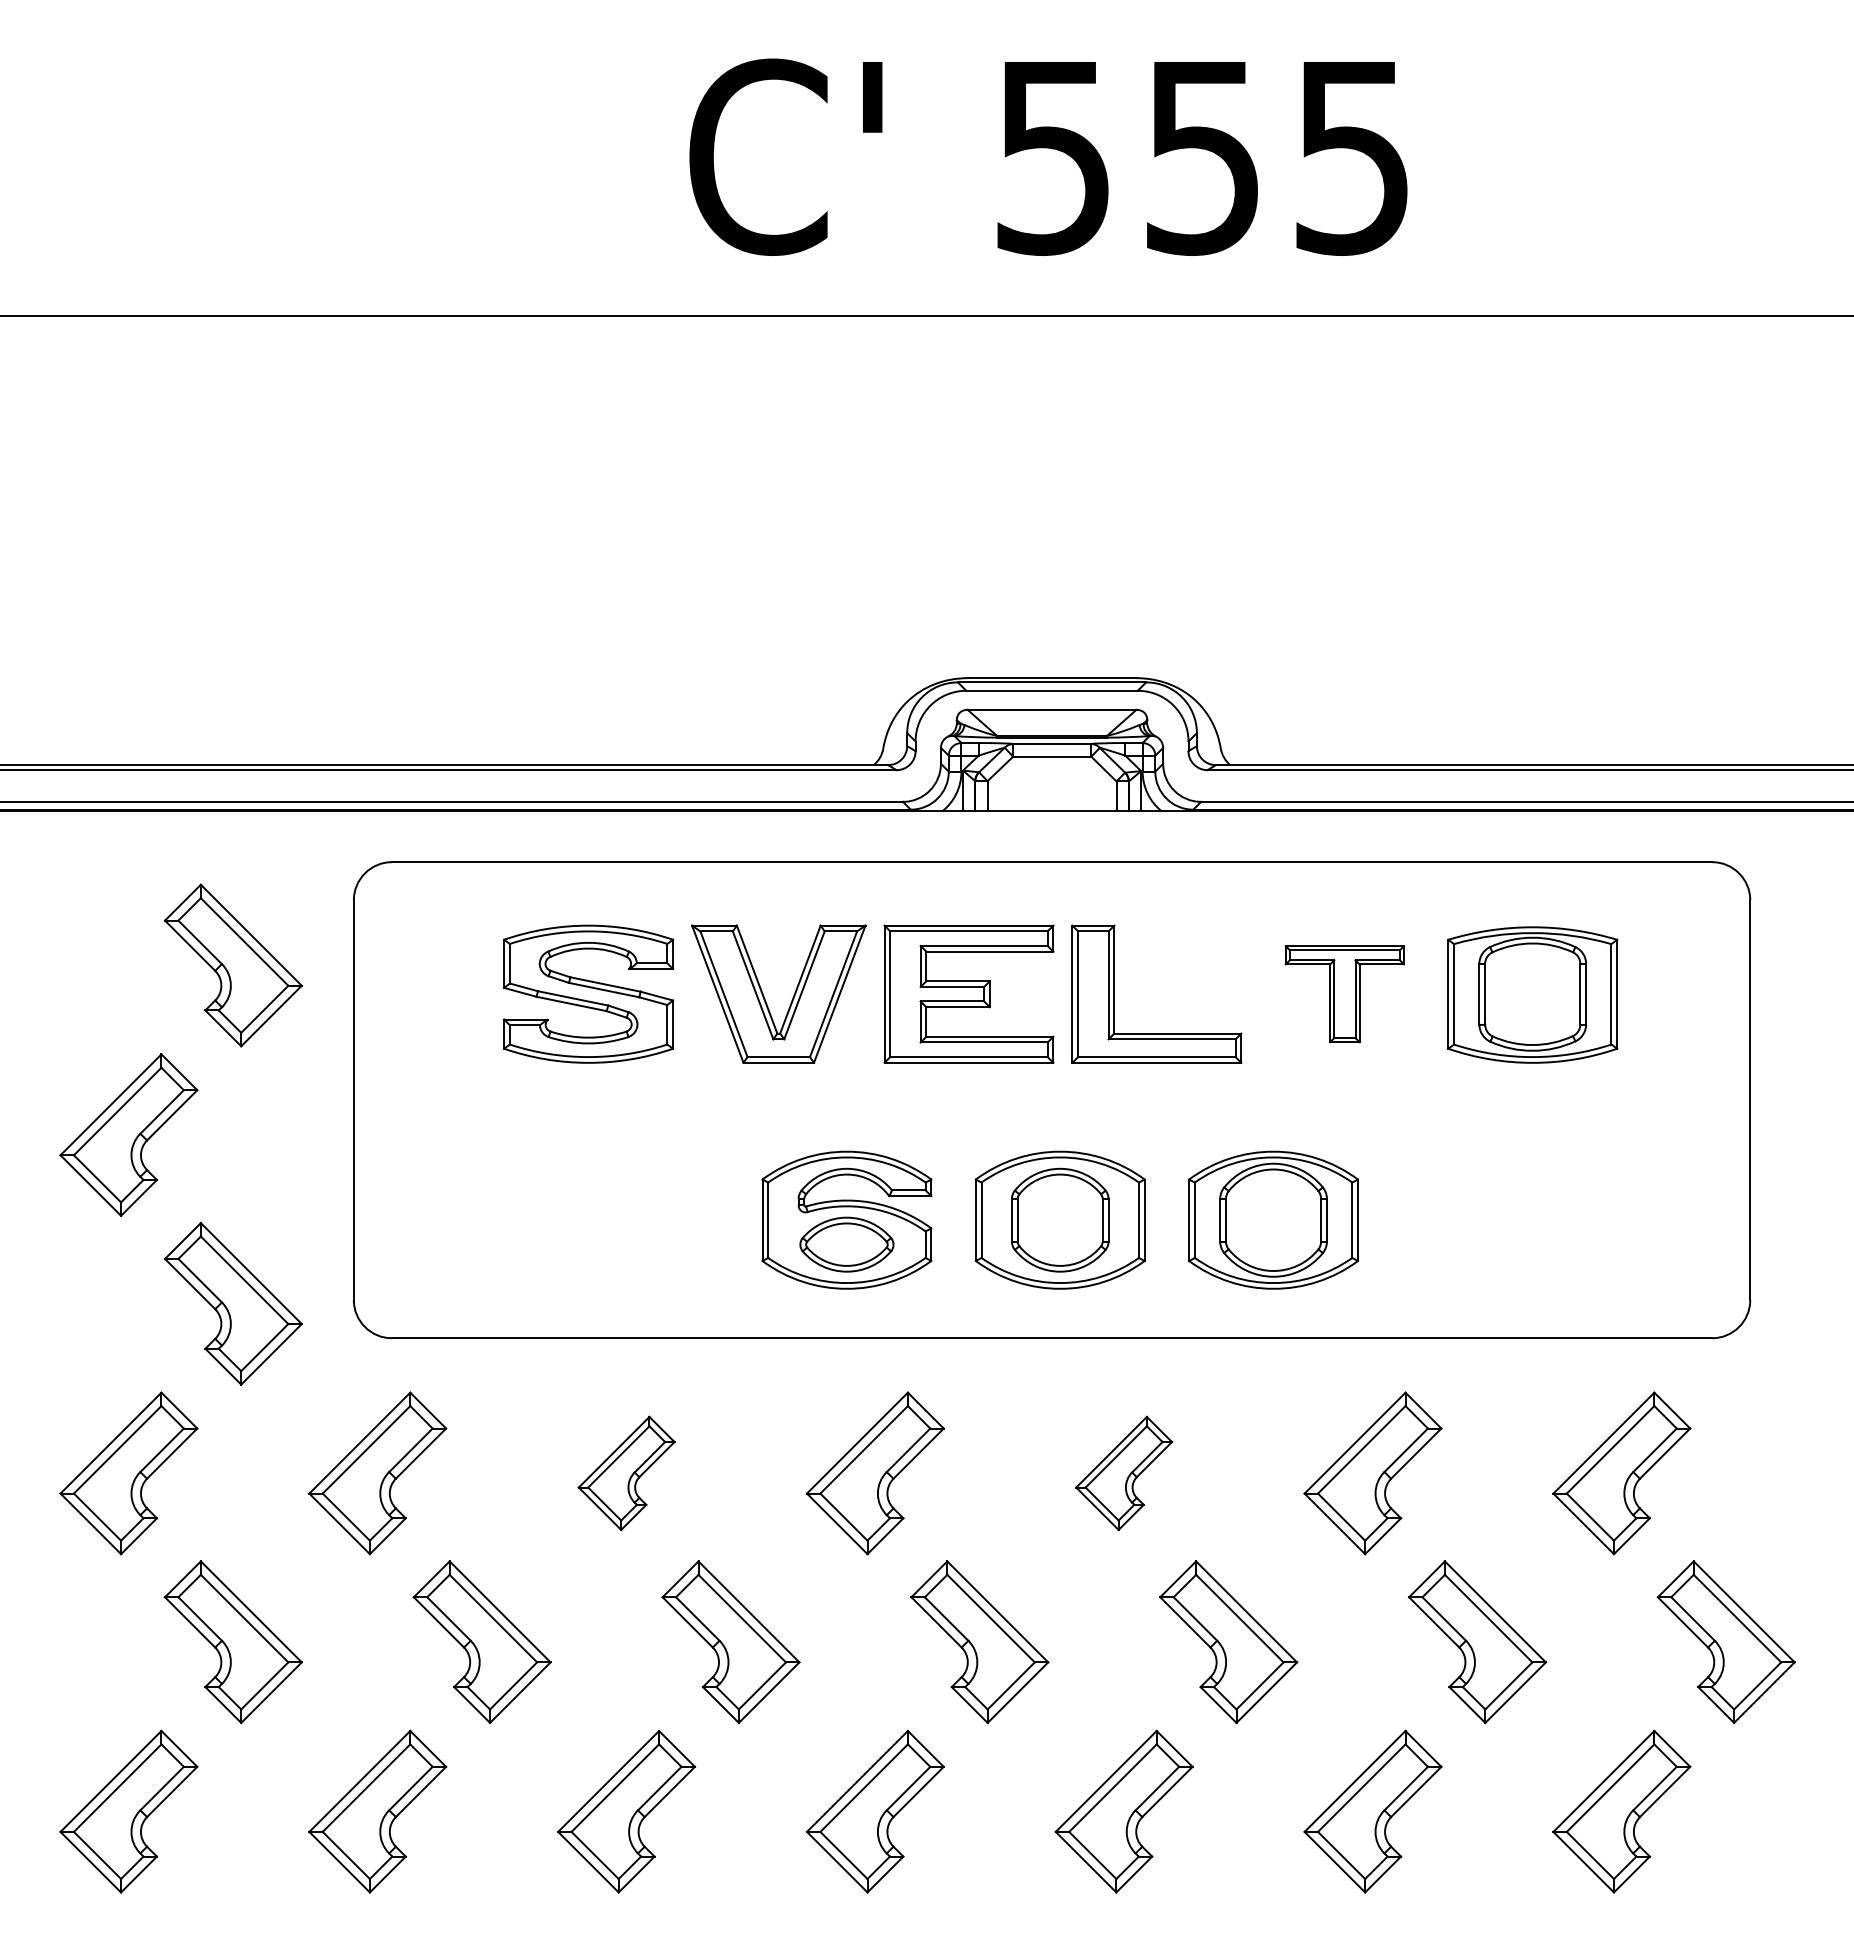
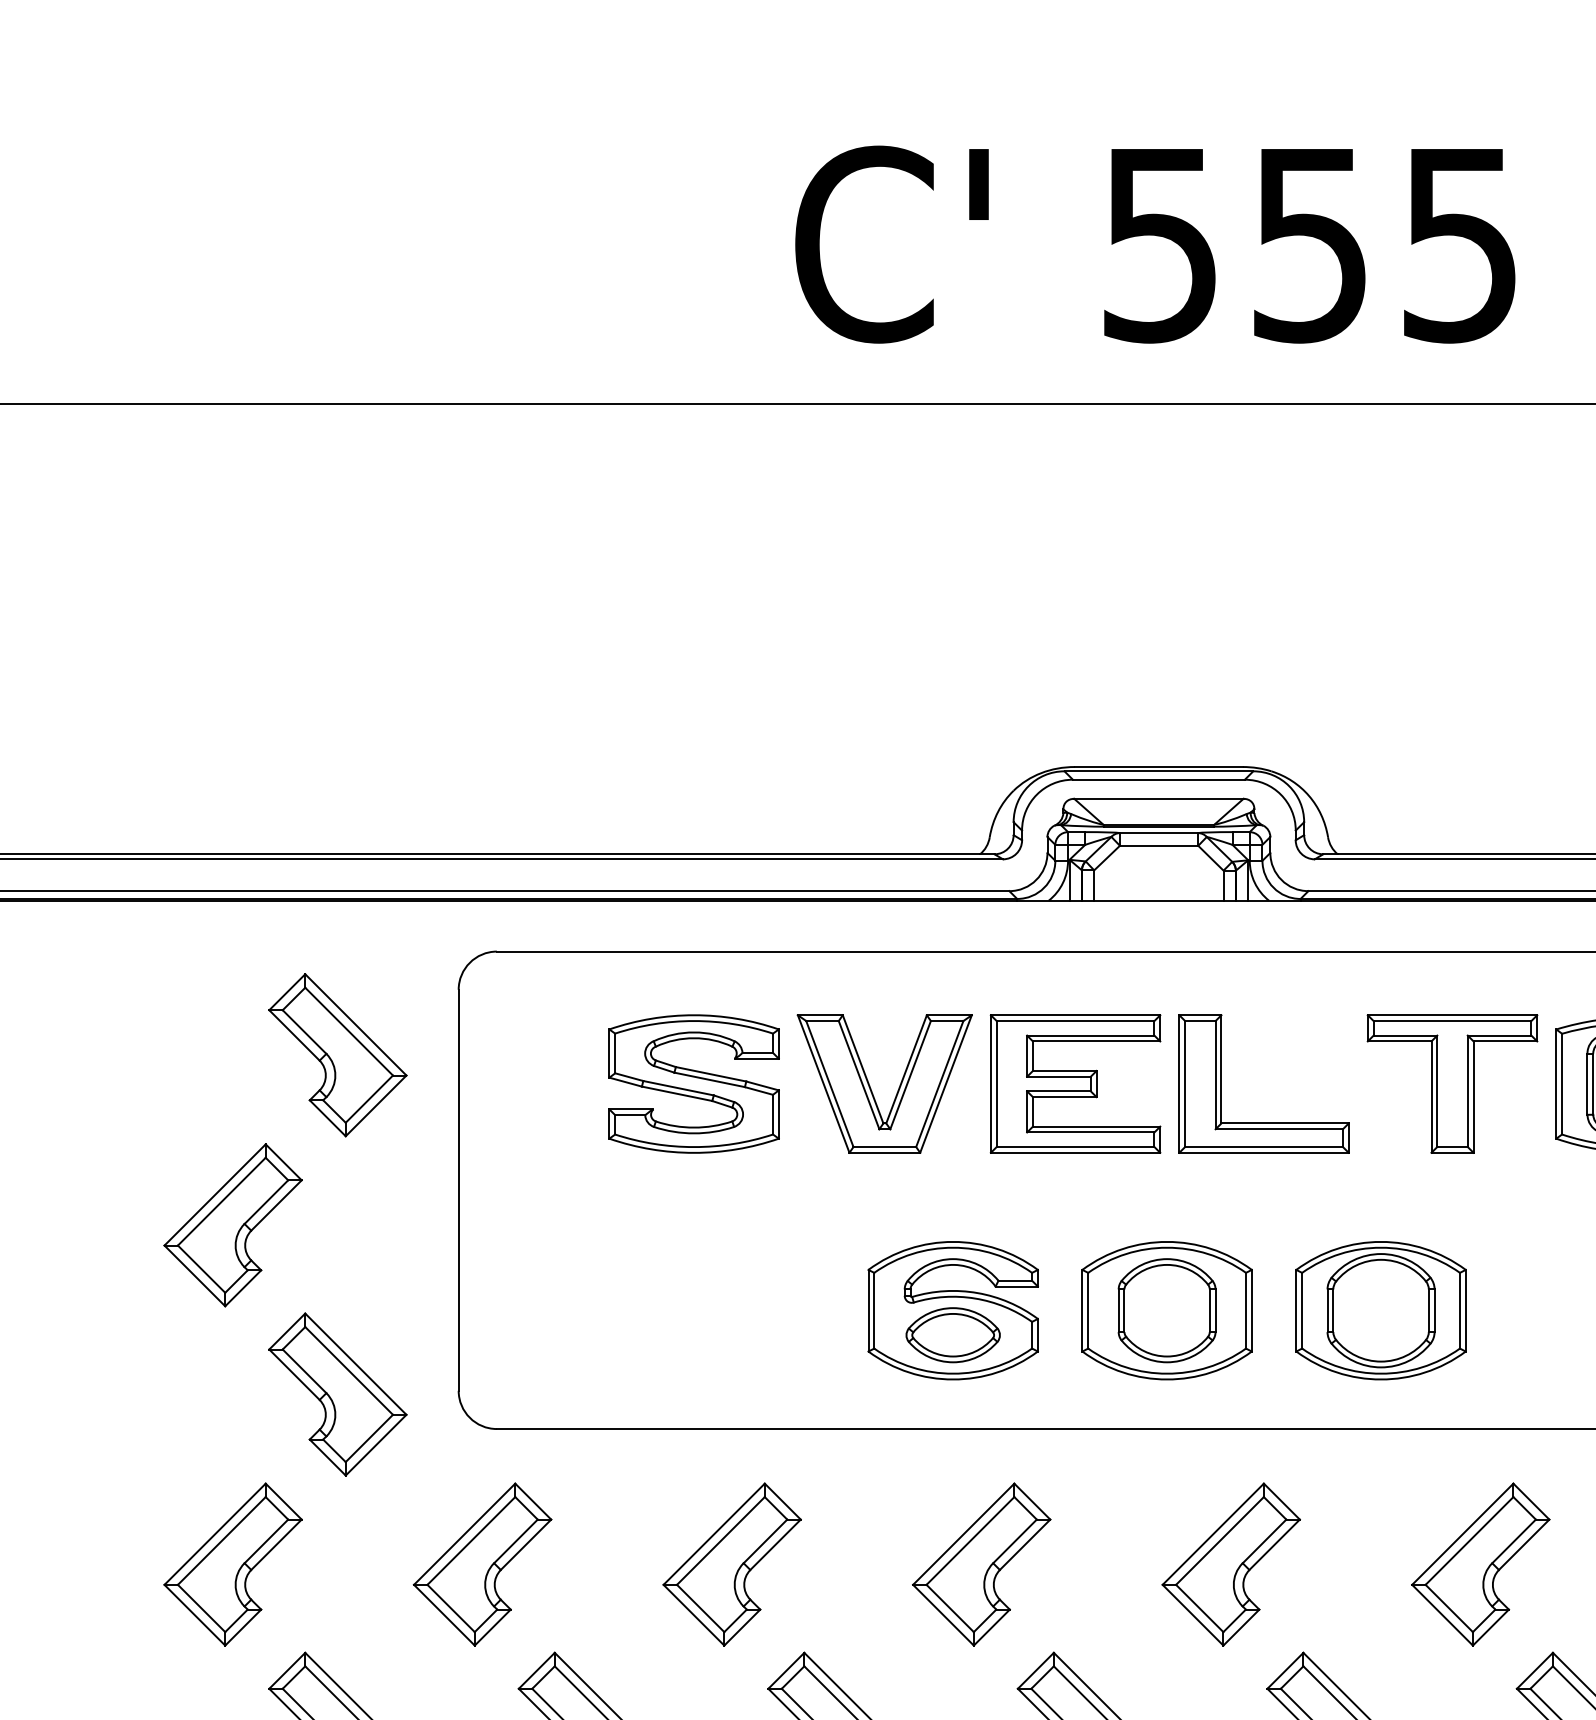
part: (1344, 993) -> (1452, 1083), size x1.43
part: (626, 1473) -> (732, 1564), size x1.43
part: (1123, 1473) -> (1230, 1564), size x1.43

